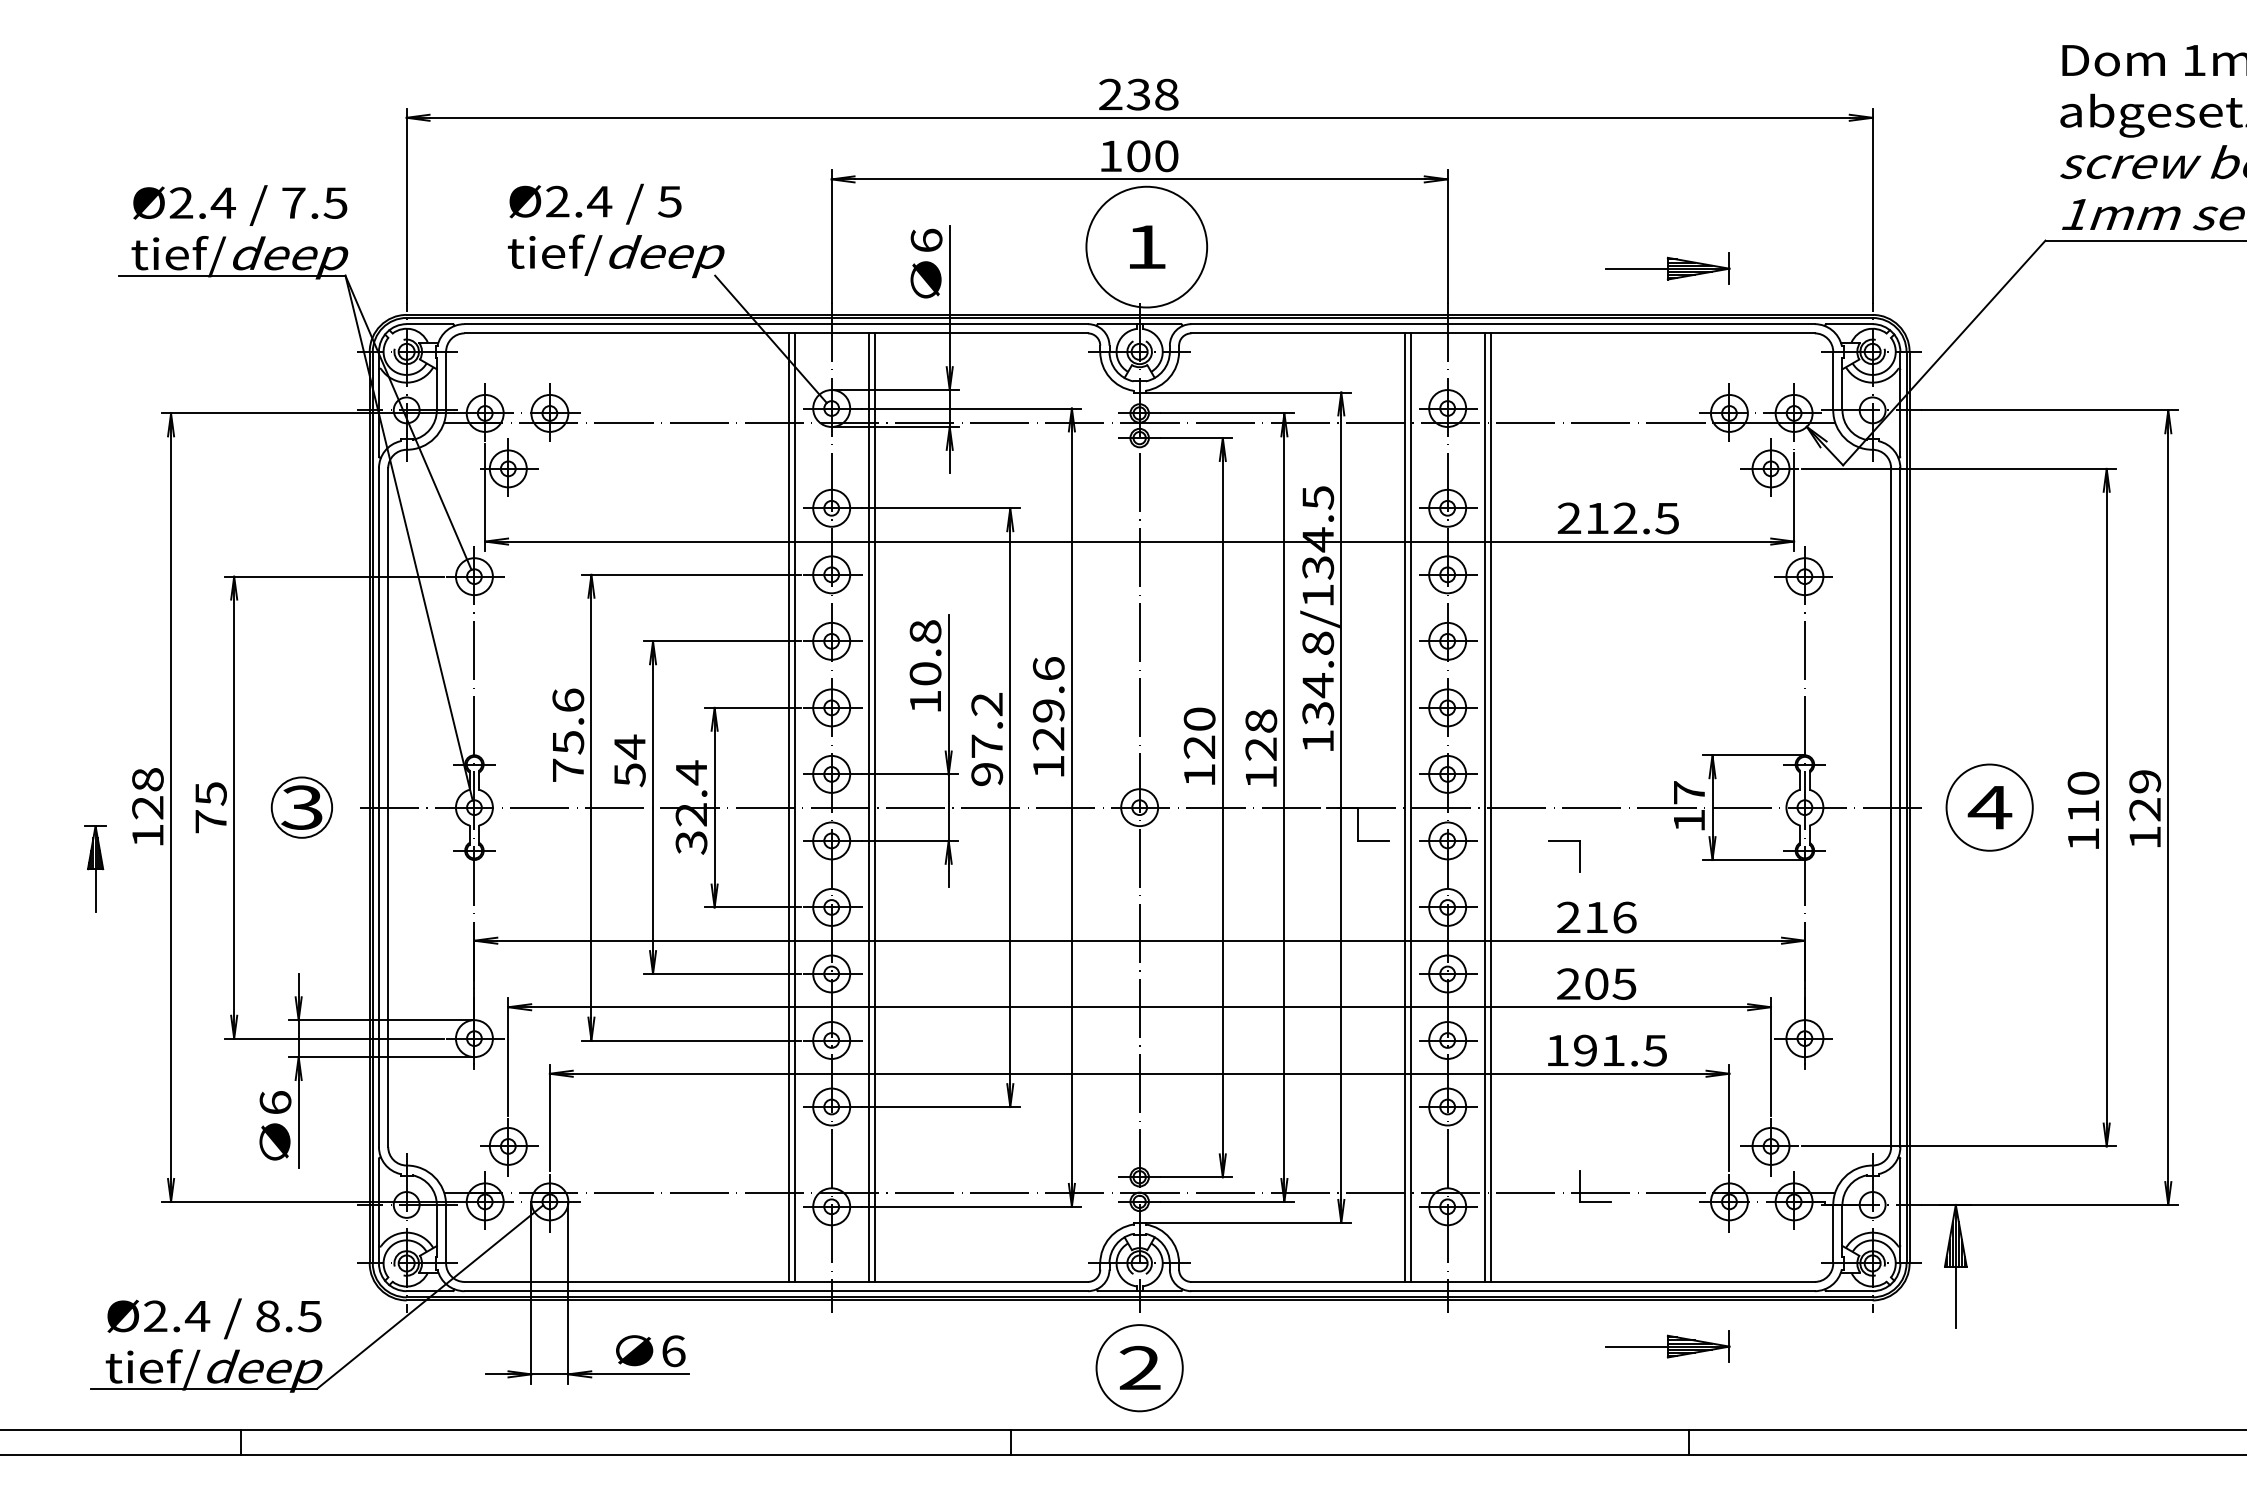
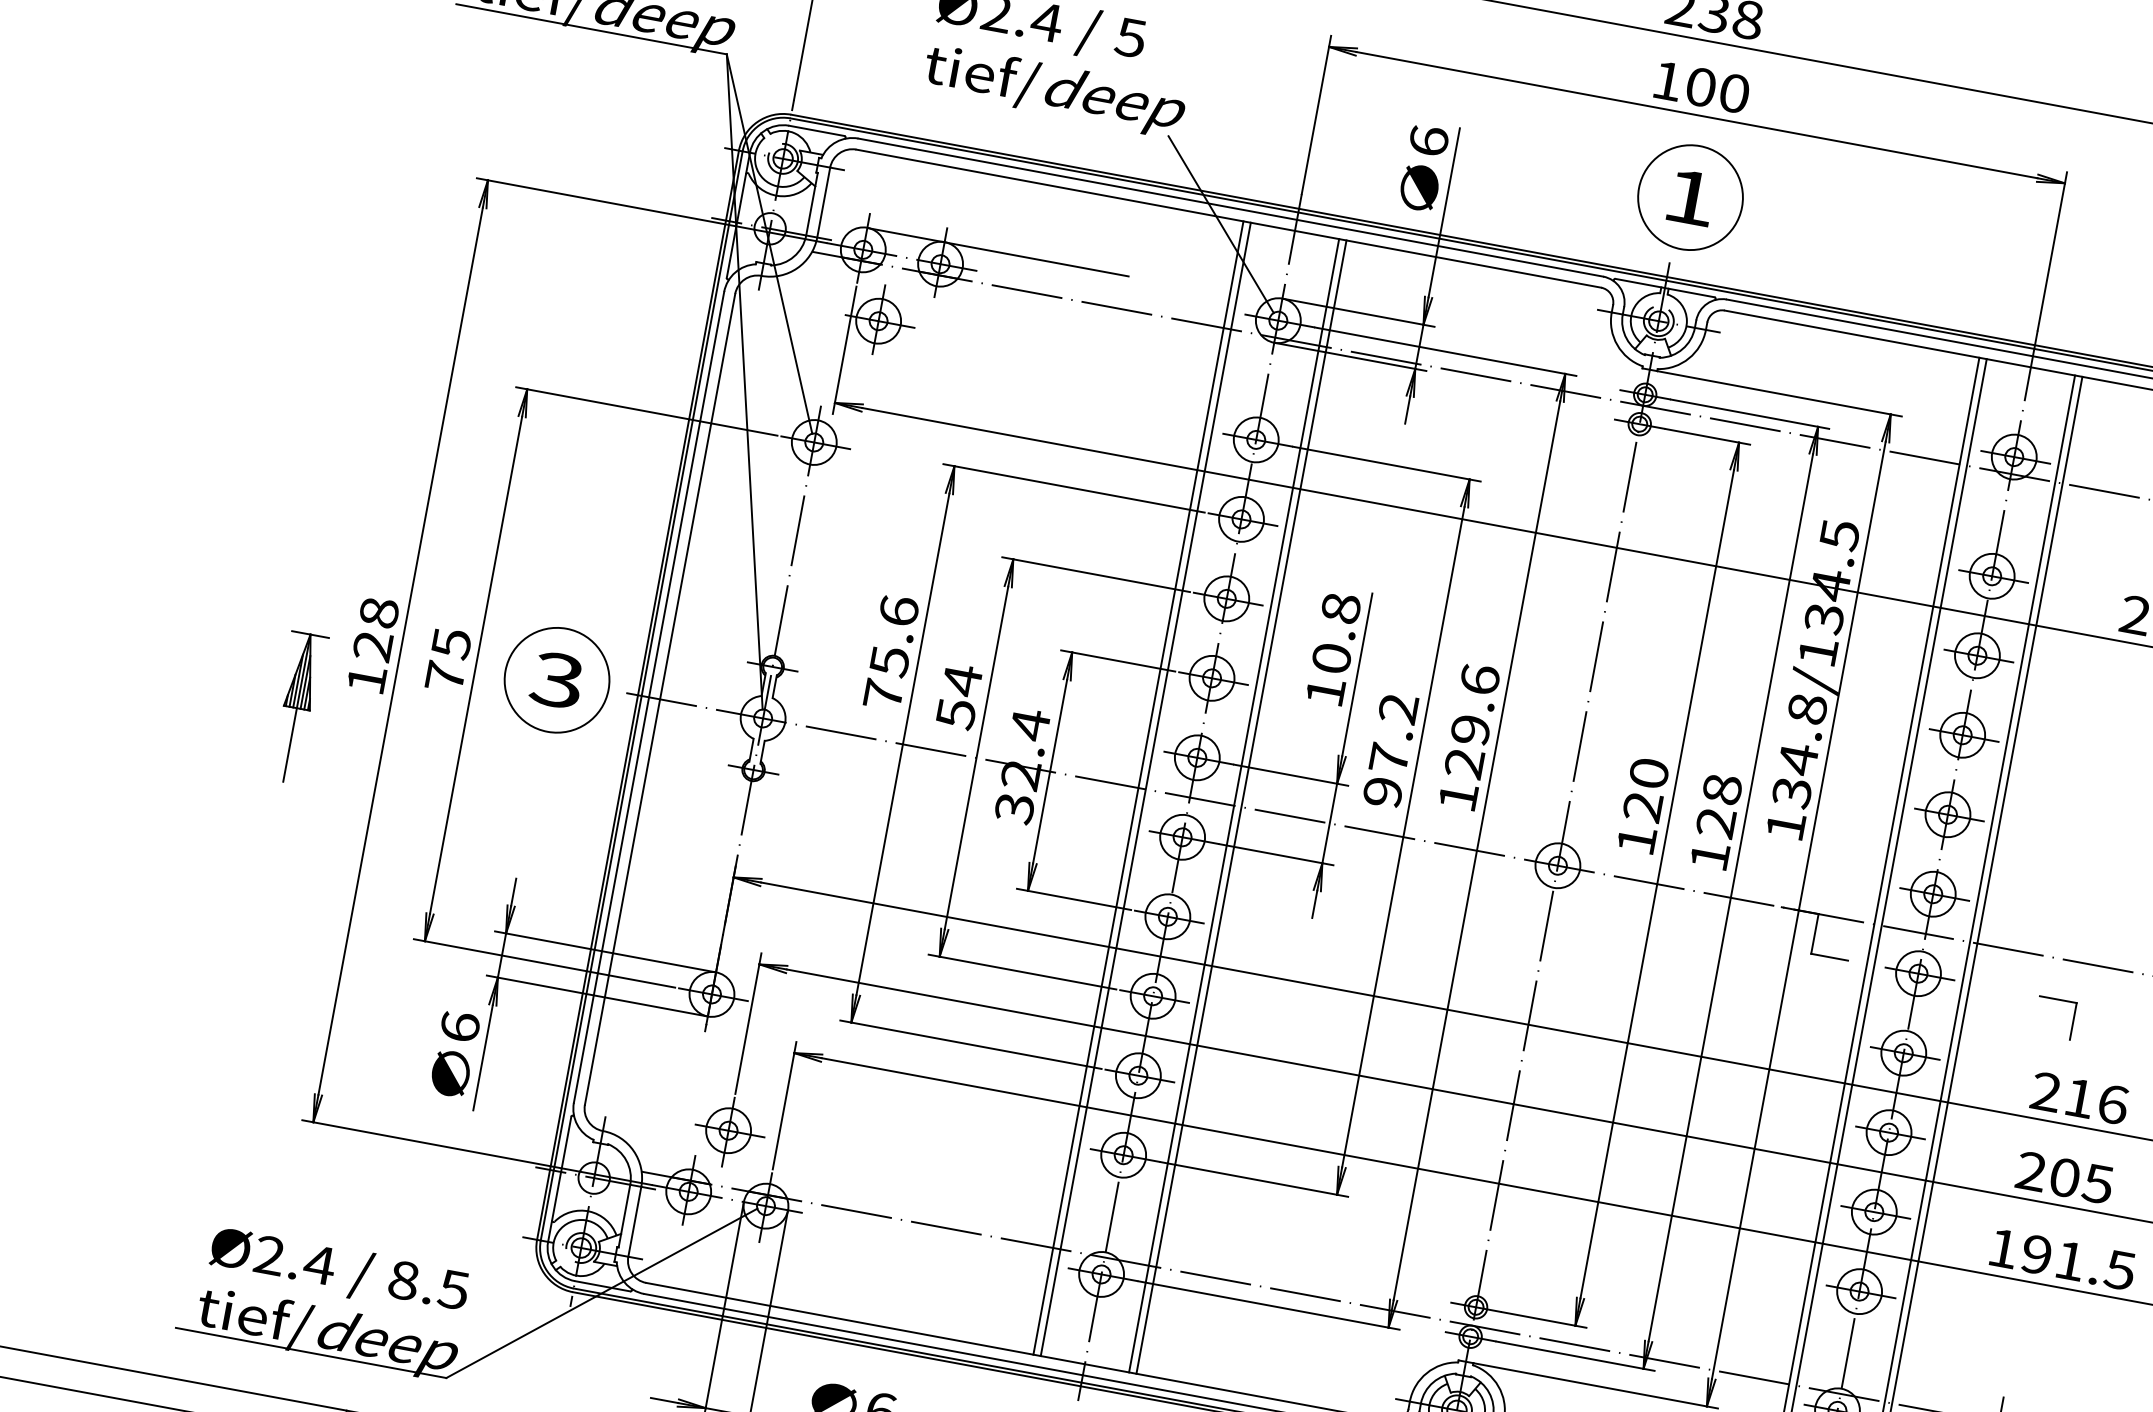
circle: (1146, 247) -> (1690, 198), size x0.71
line: (594, 395) -> (997, 252), added
circle: (301, 807) -> (556, 679), size x1.43
part: (95, 868) -> (296, 707), size x1.43

